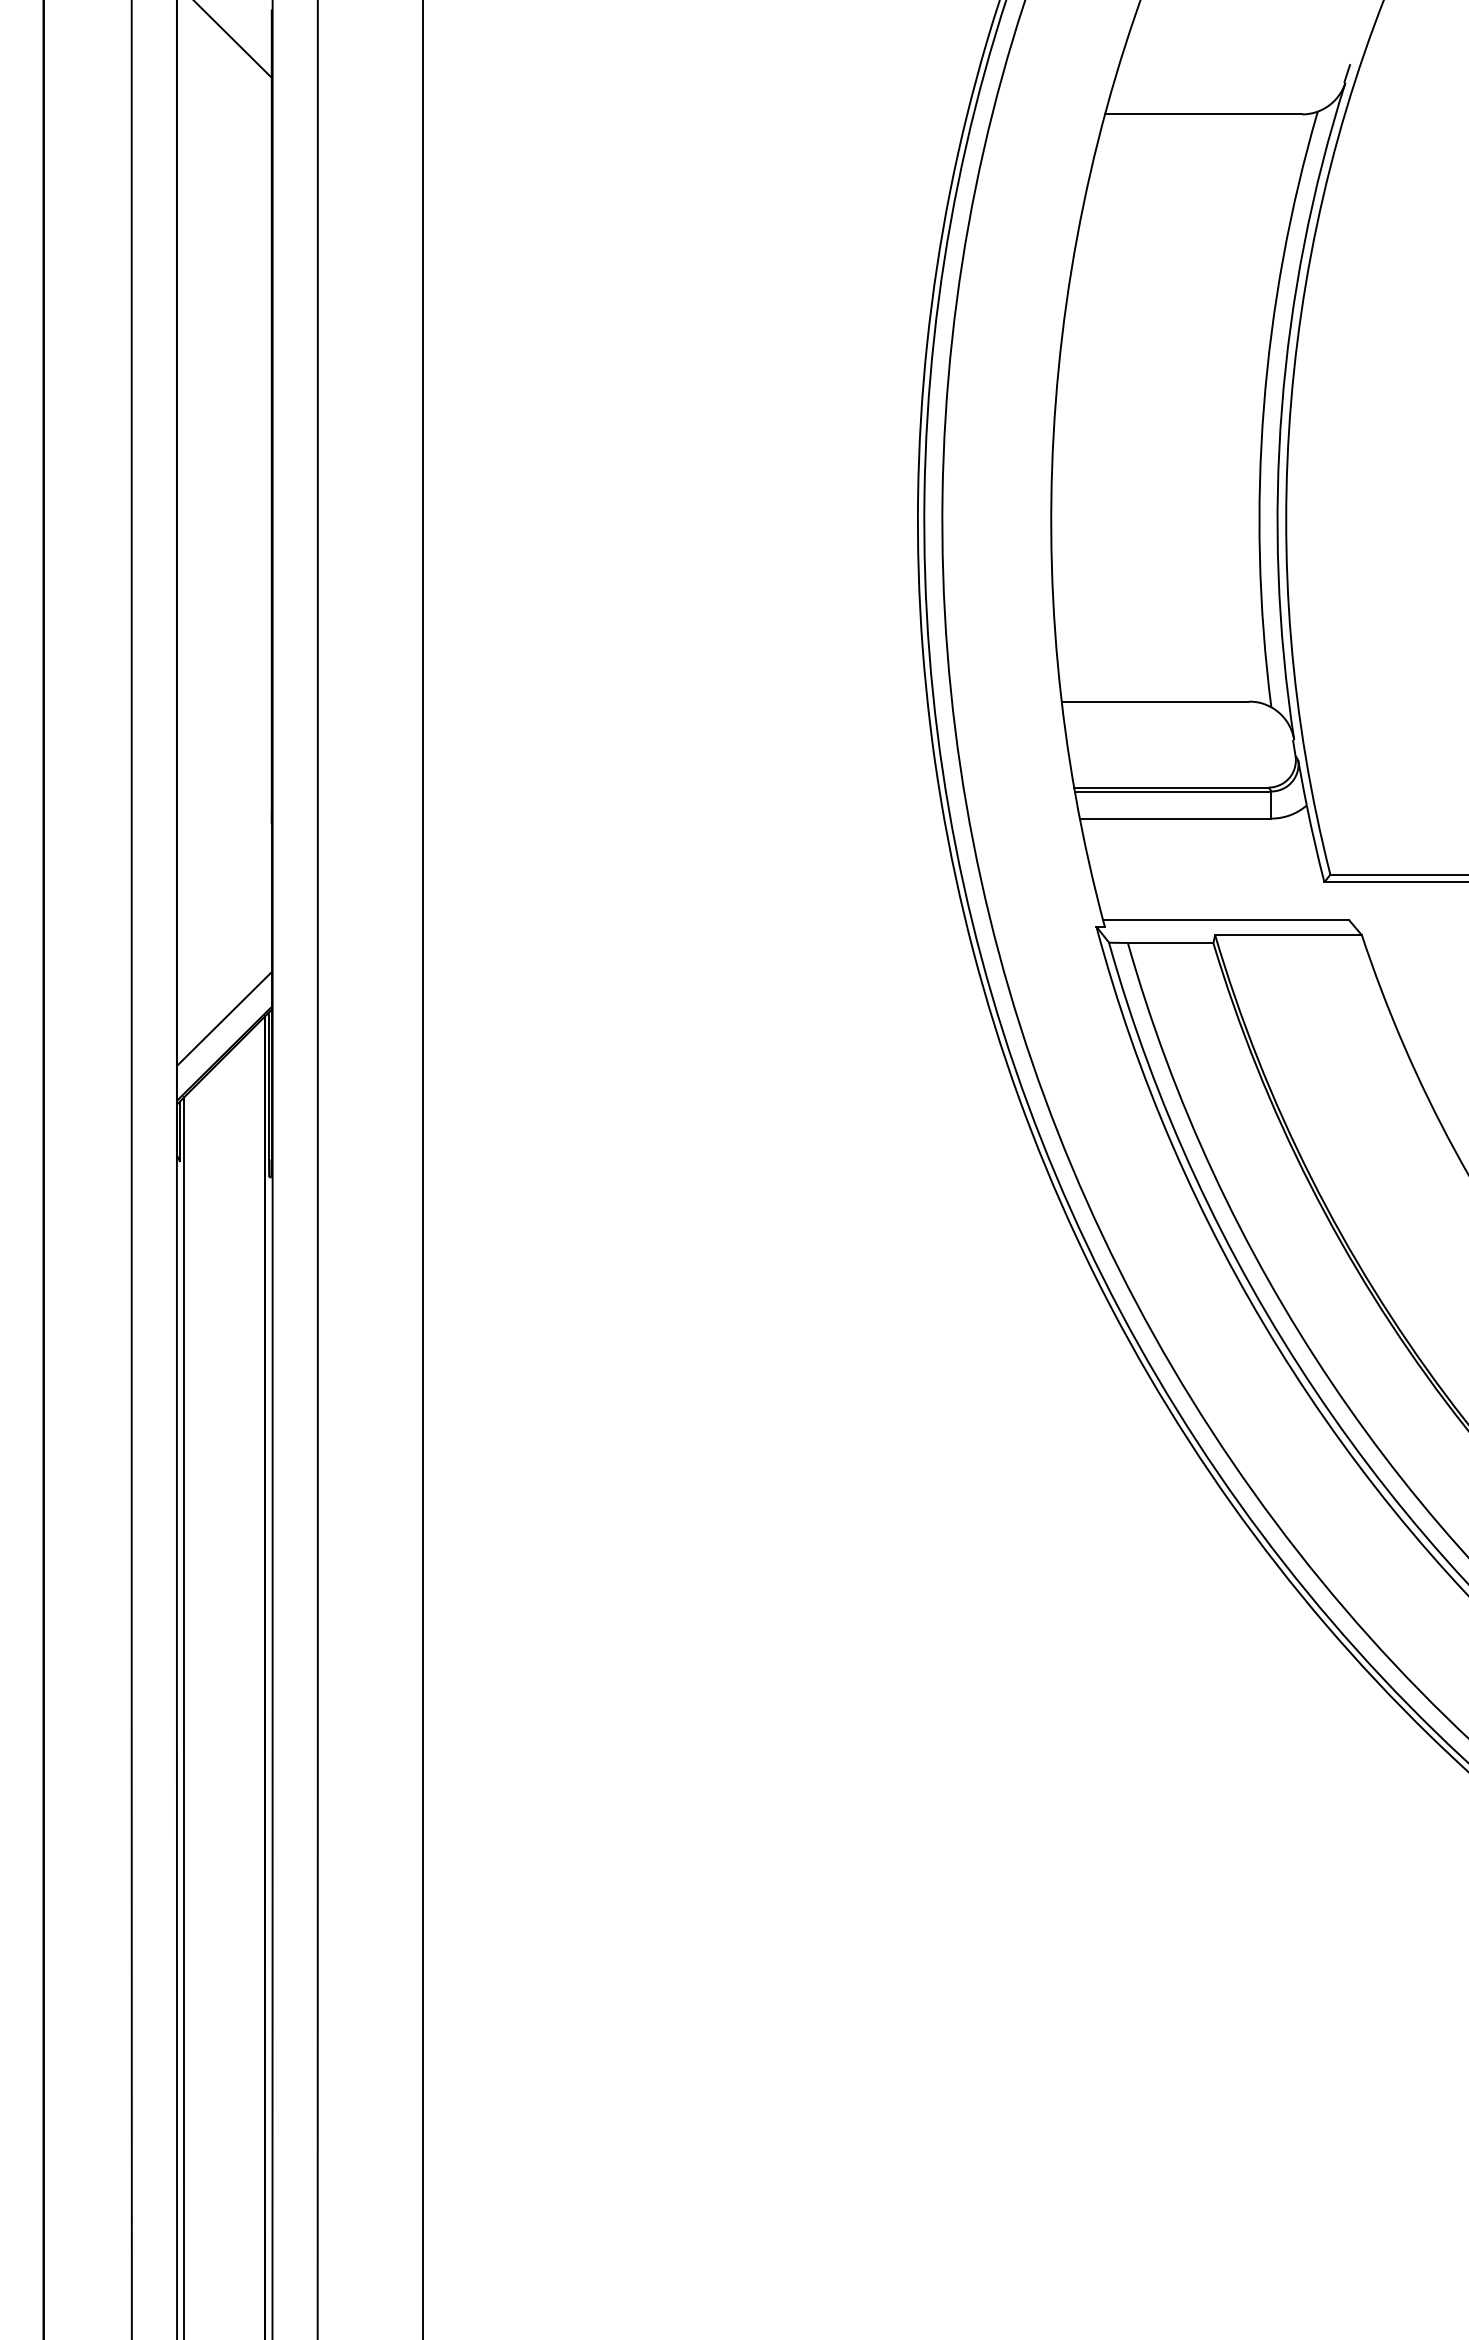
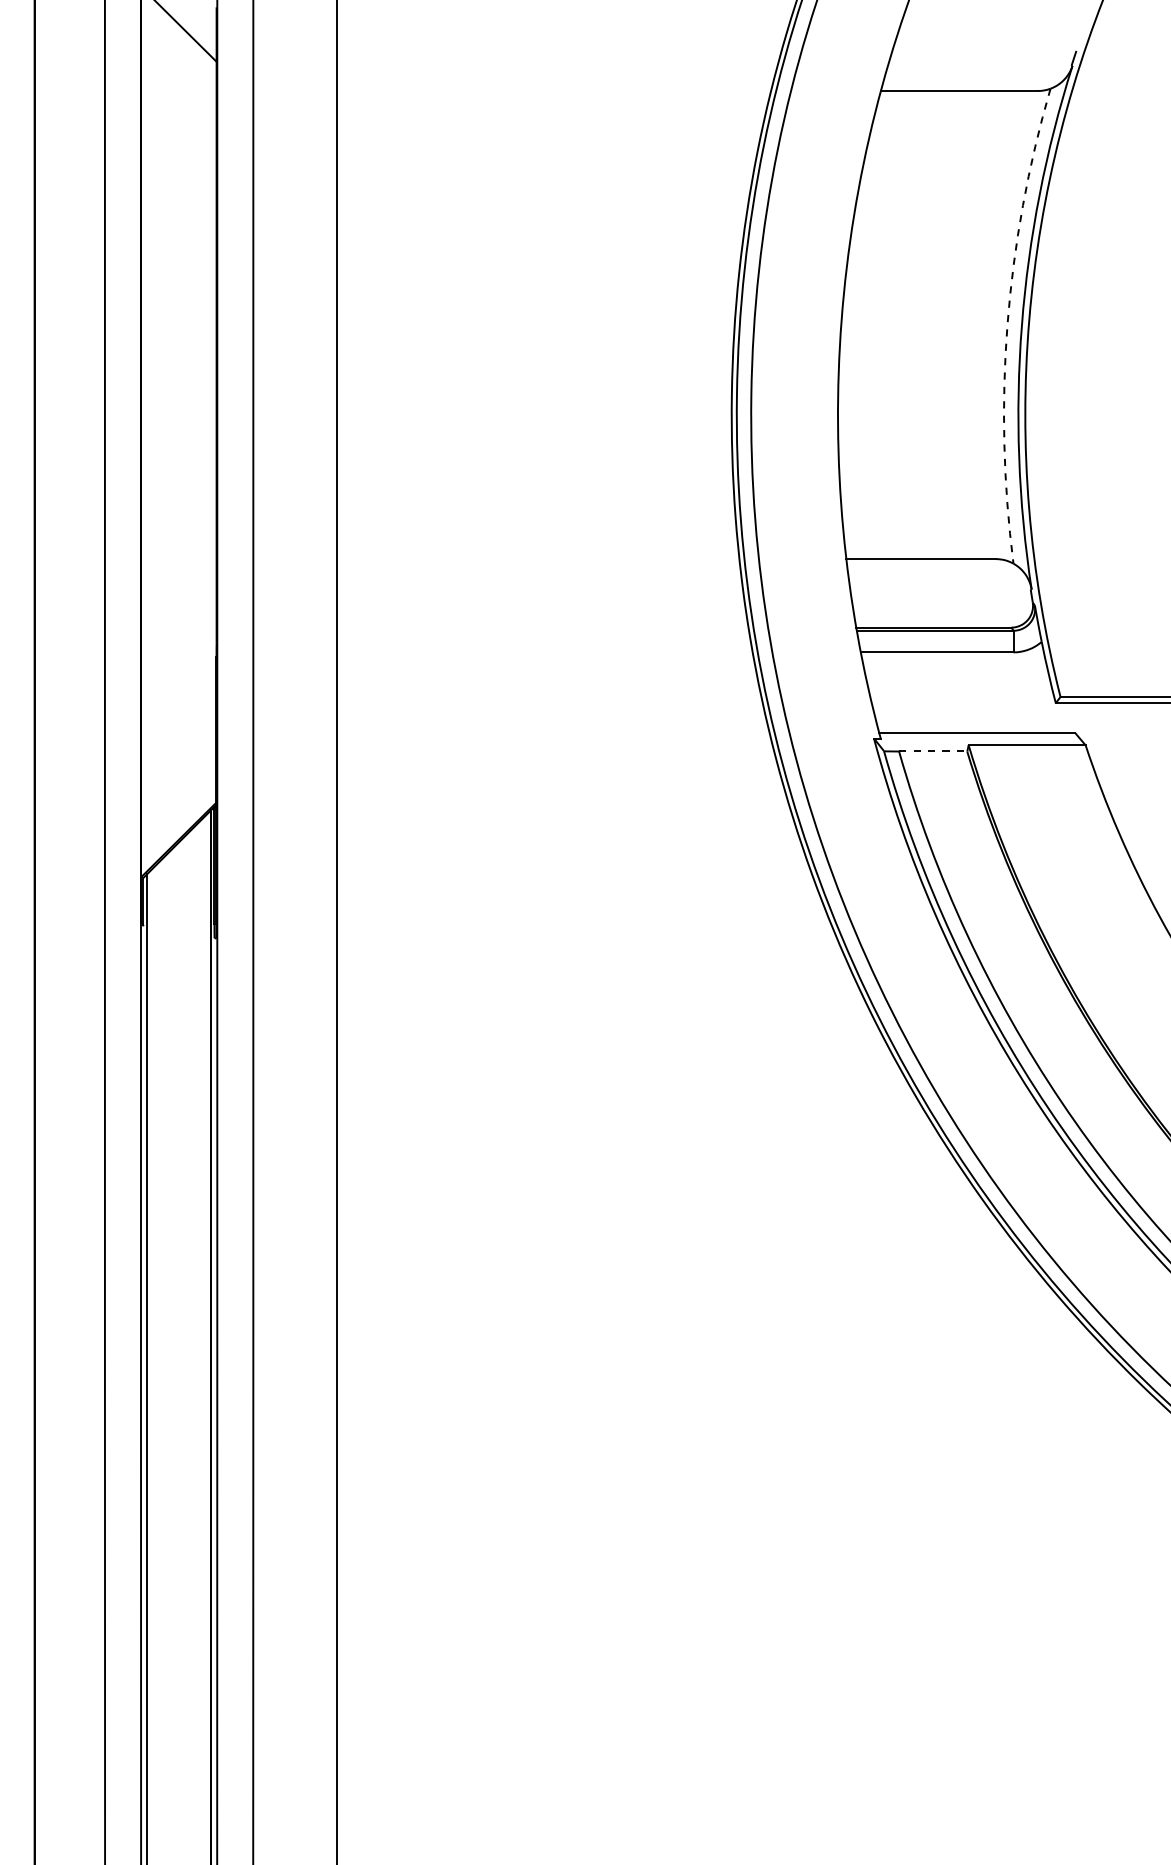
arc: (1263, 407) -> (1007, 324), solid -> dashed
line: (1170, 942) -> (933, 751), solid -> dashed
line: (224, 1018) -> (178, 811), removed

